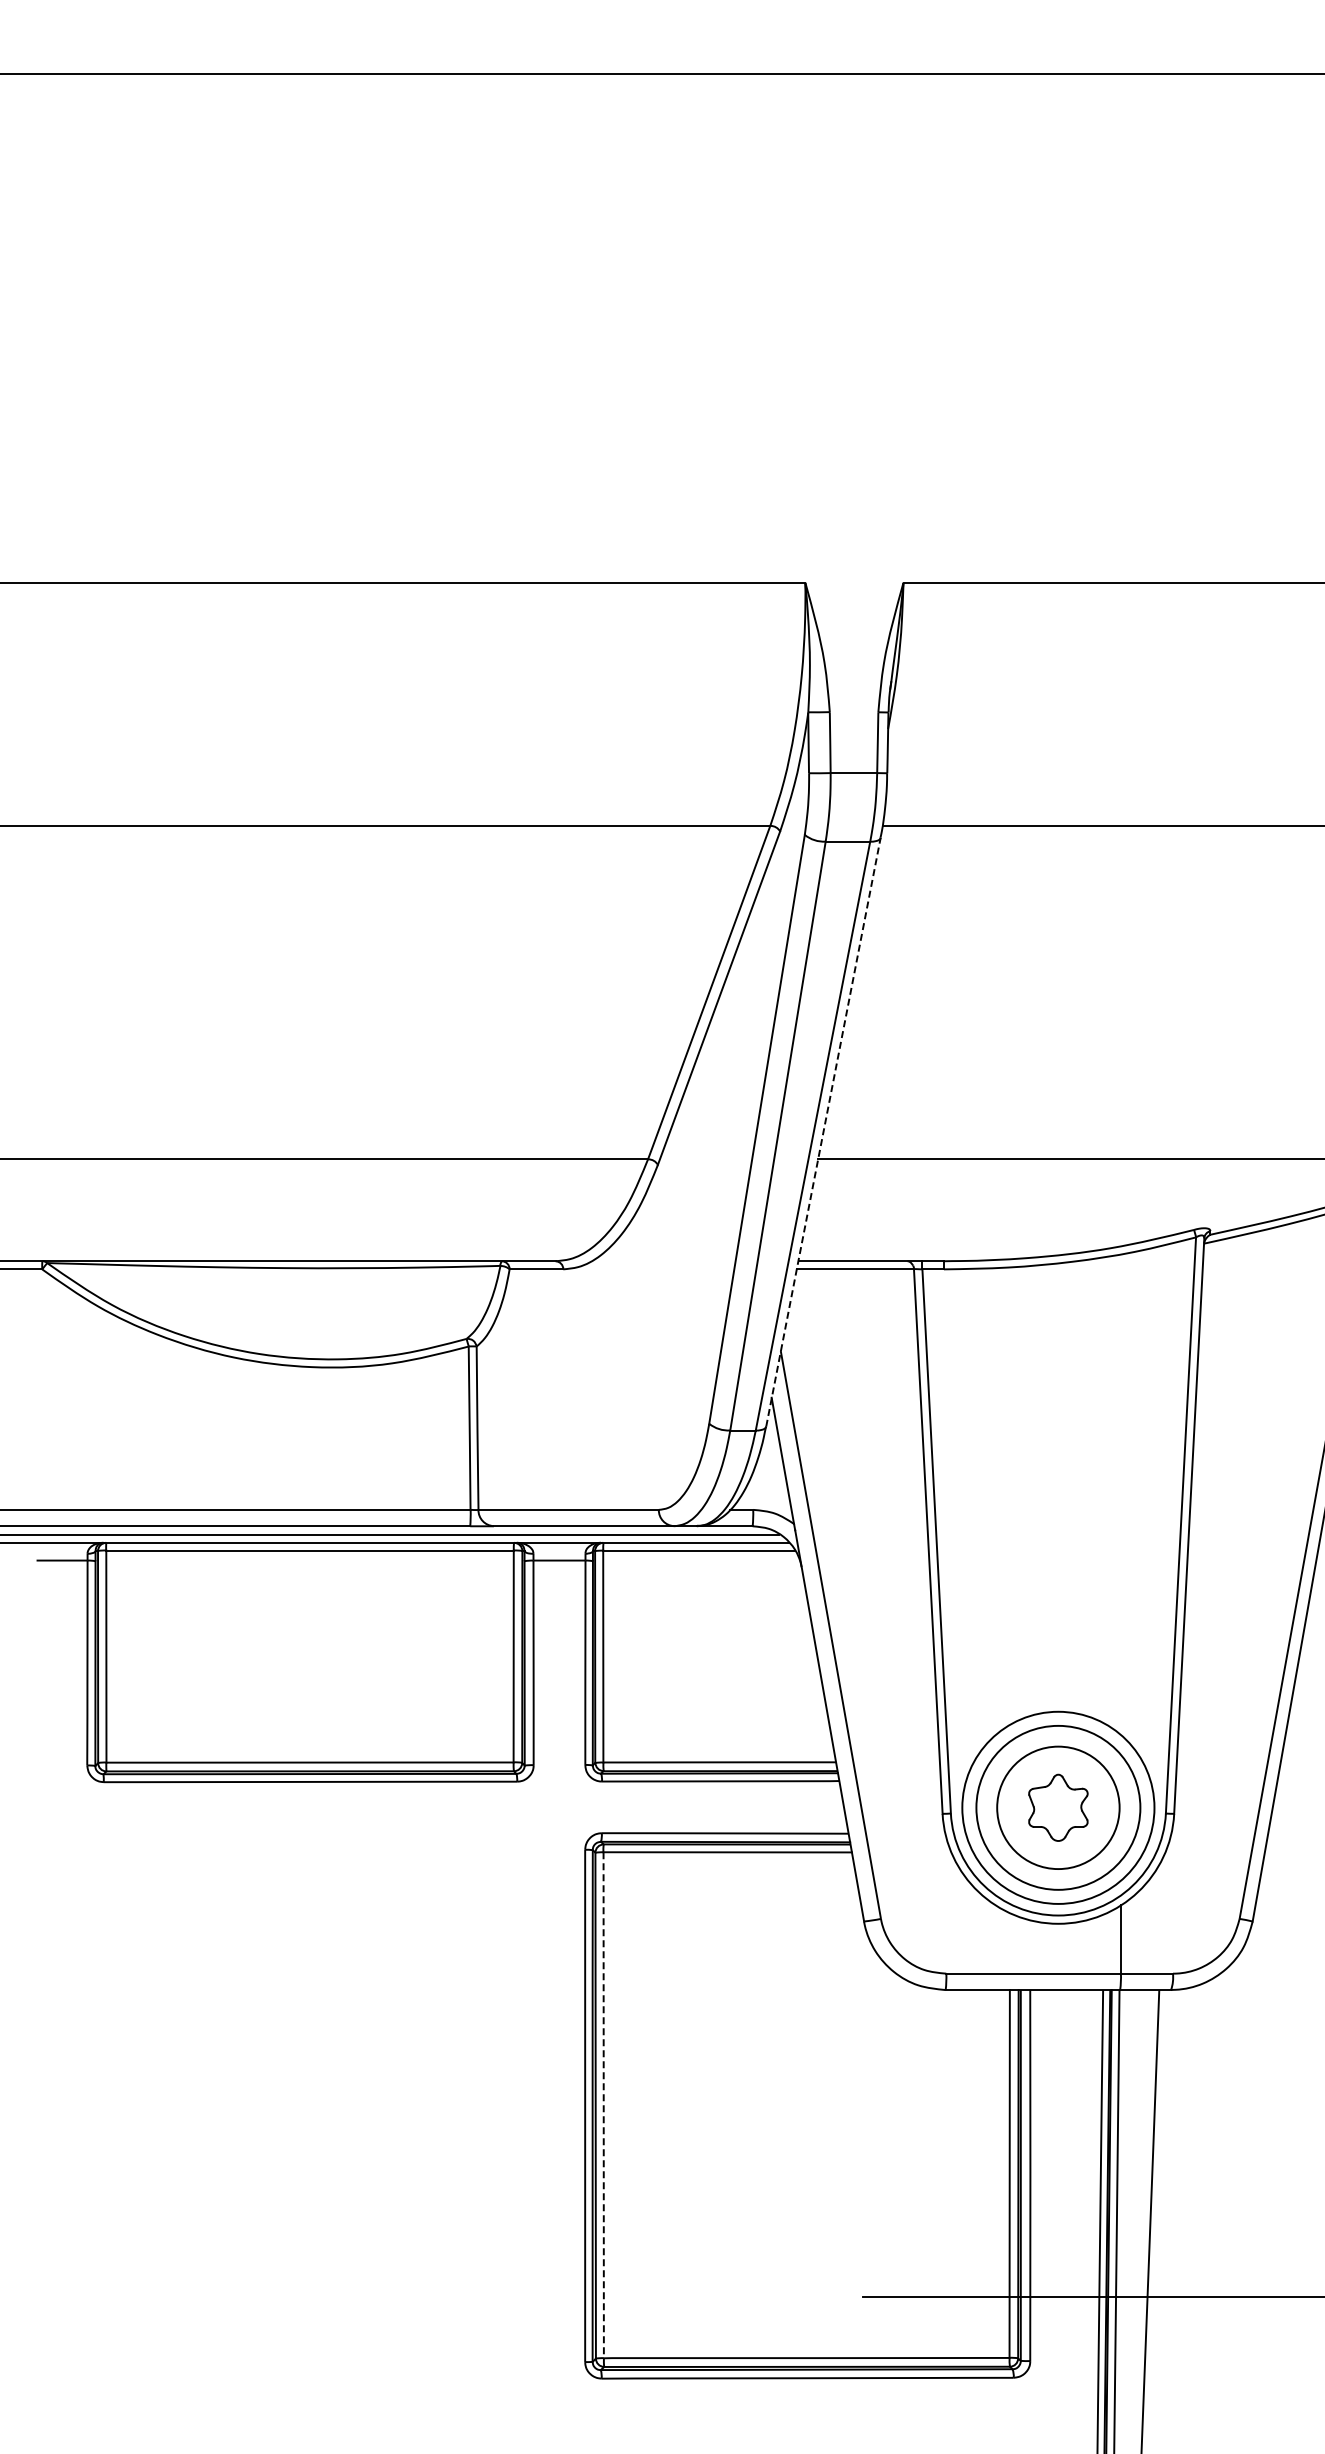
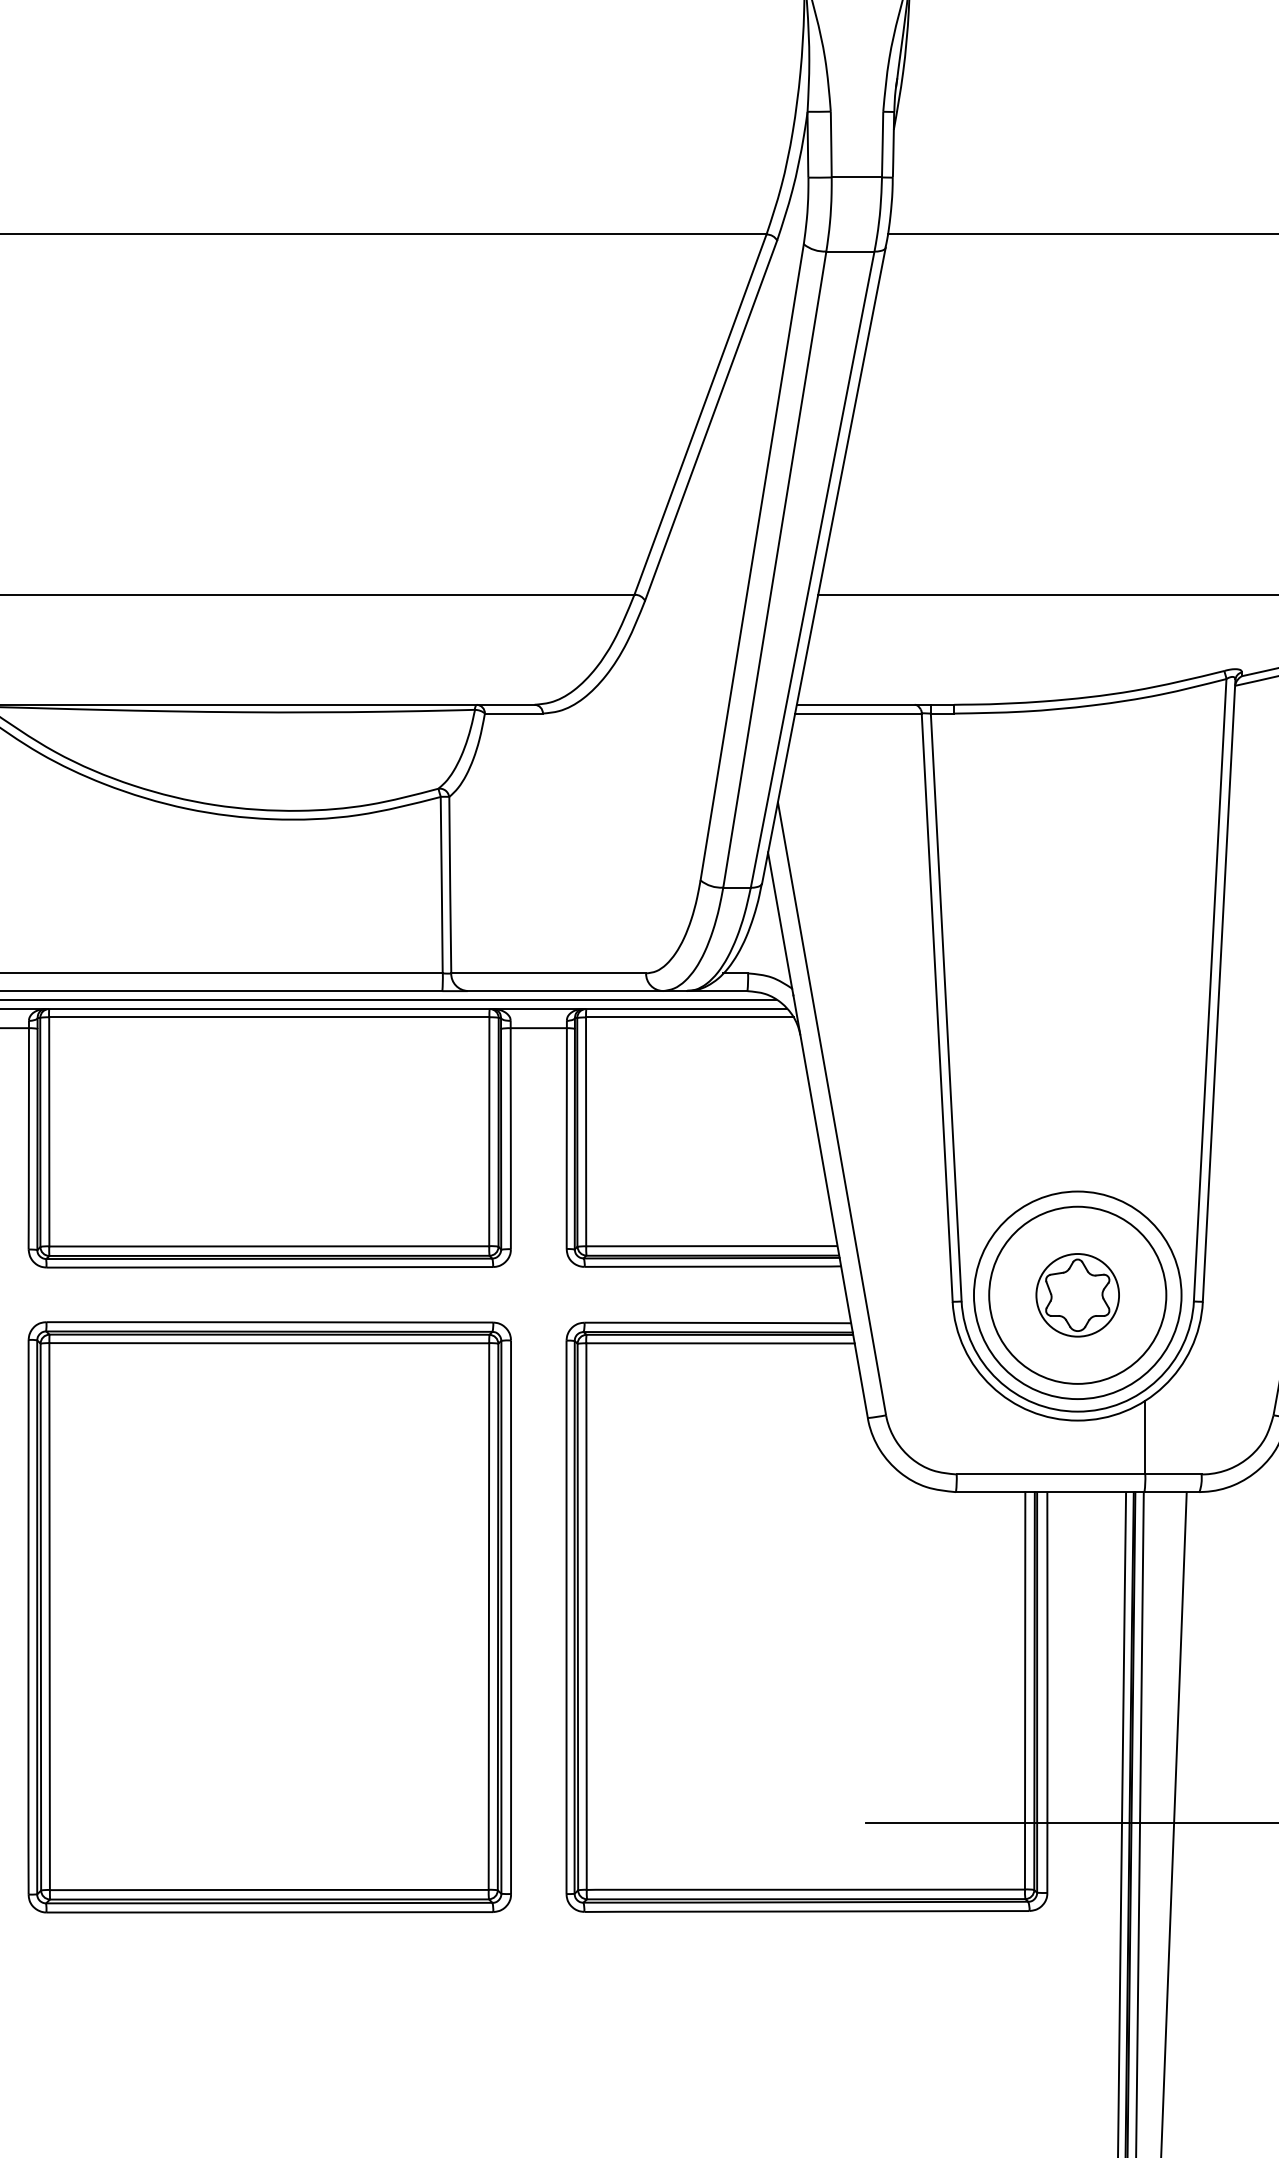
line: (823, 1132) -> (823, 565), dashed -> solid
circle: (1058, 1807) -> (1077, 1294), size x0.62
part: (310, 2105) -> (269, 1616), added
line: (603, 2105) -> (586, 1616), dashed -> solid

